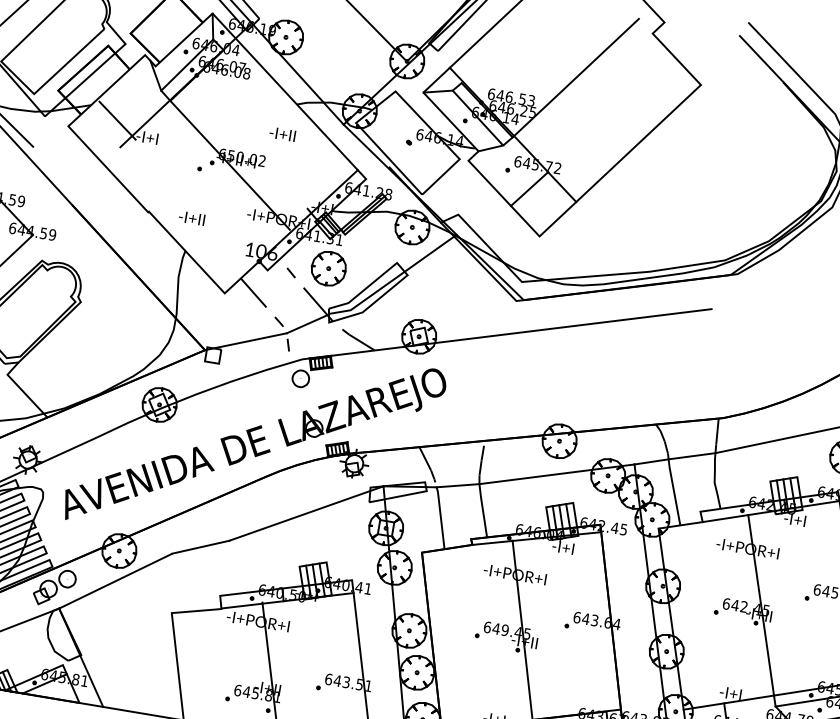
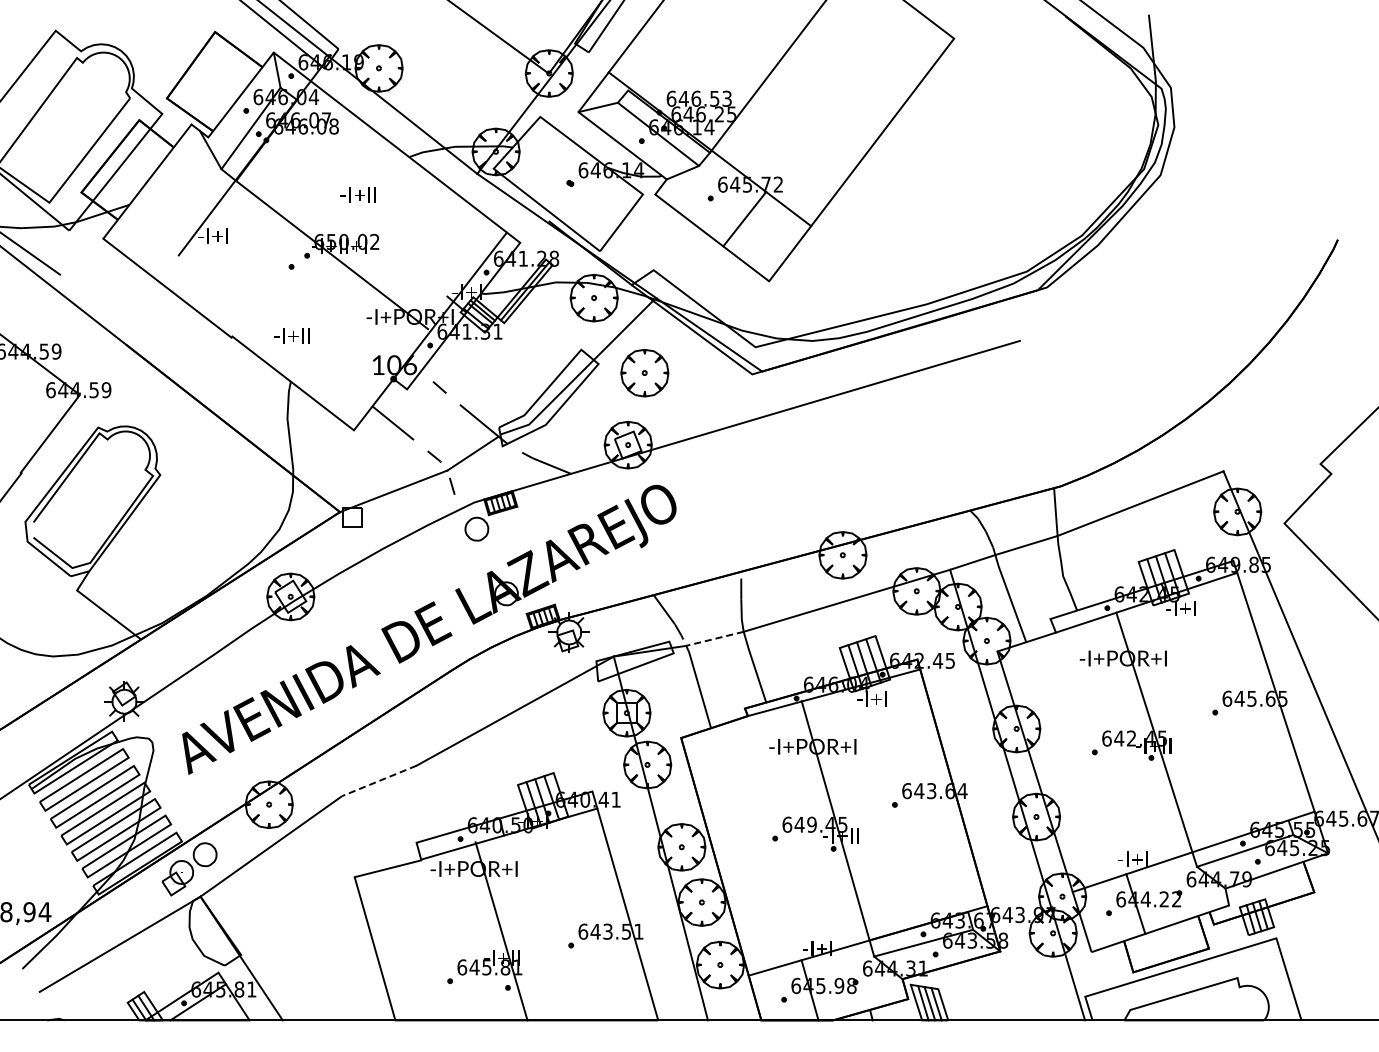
line: (117, 120) -> (168, 219), removed
text: (281, 133) -> (357, 194), moved
part: (328, 268) -> (644, 373), moved
line: (457, 485) -> (714, 638), solid -> dashed
line: (200, 547) -> (378, 781), solid -> dashed

